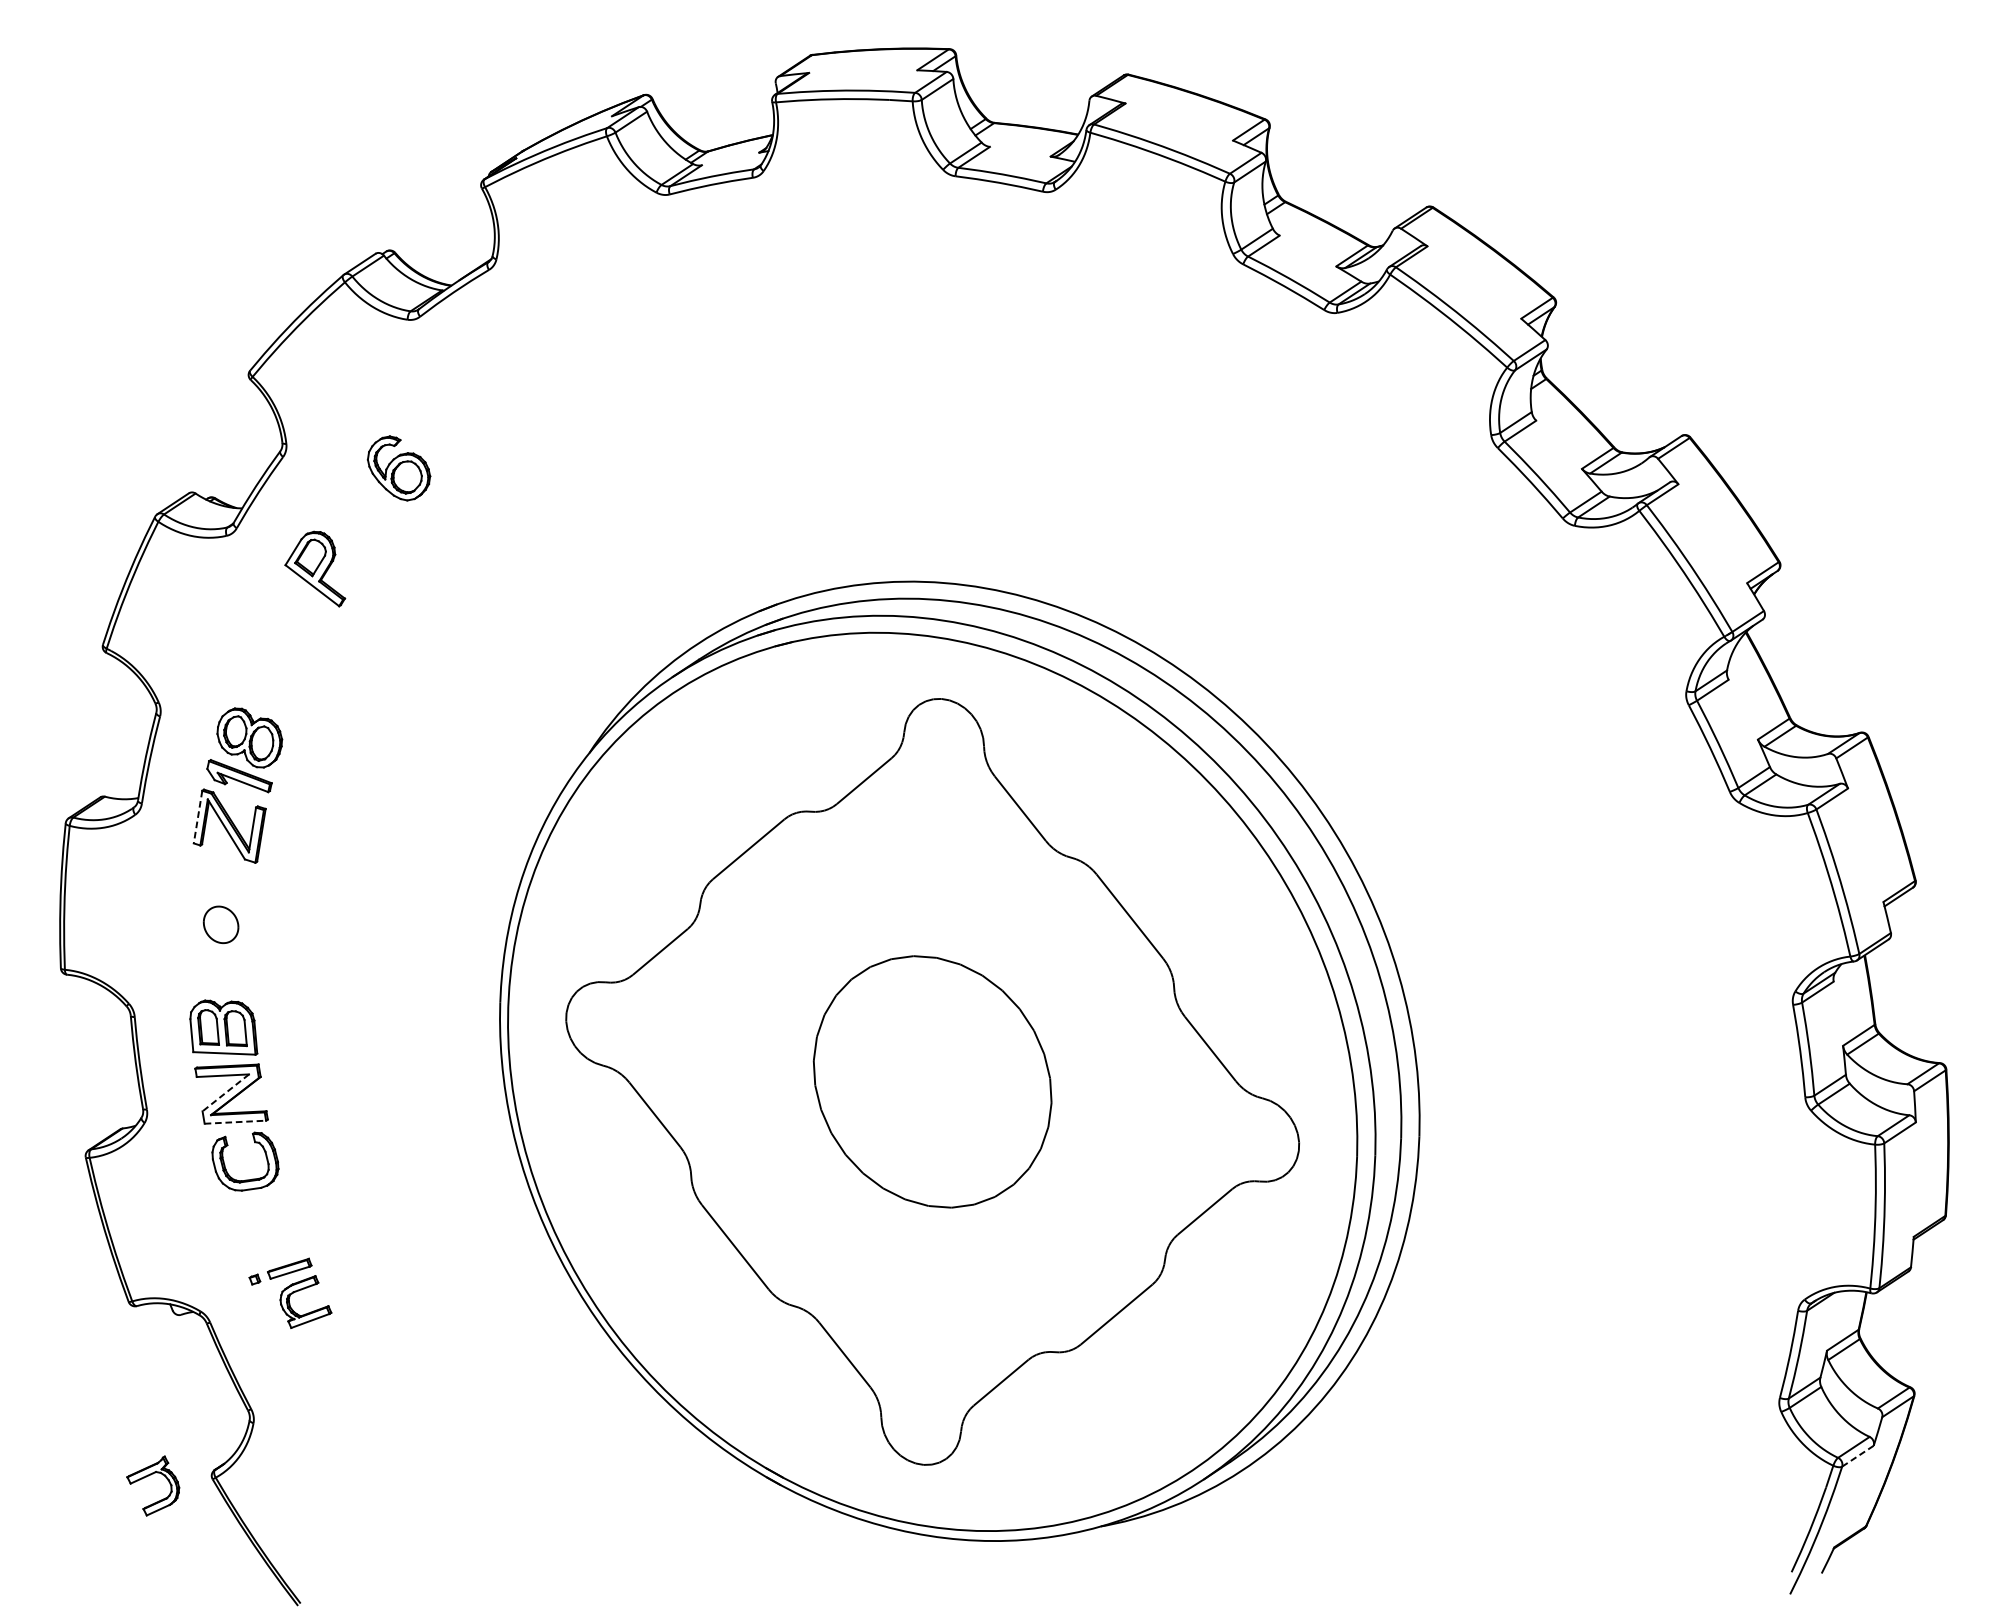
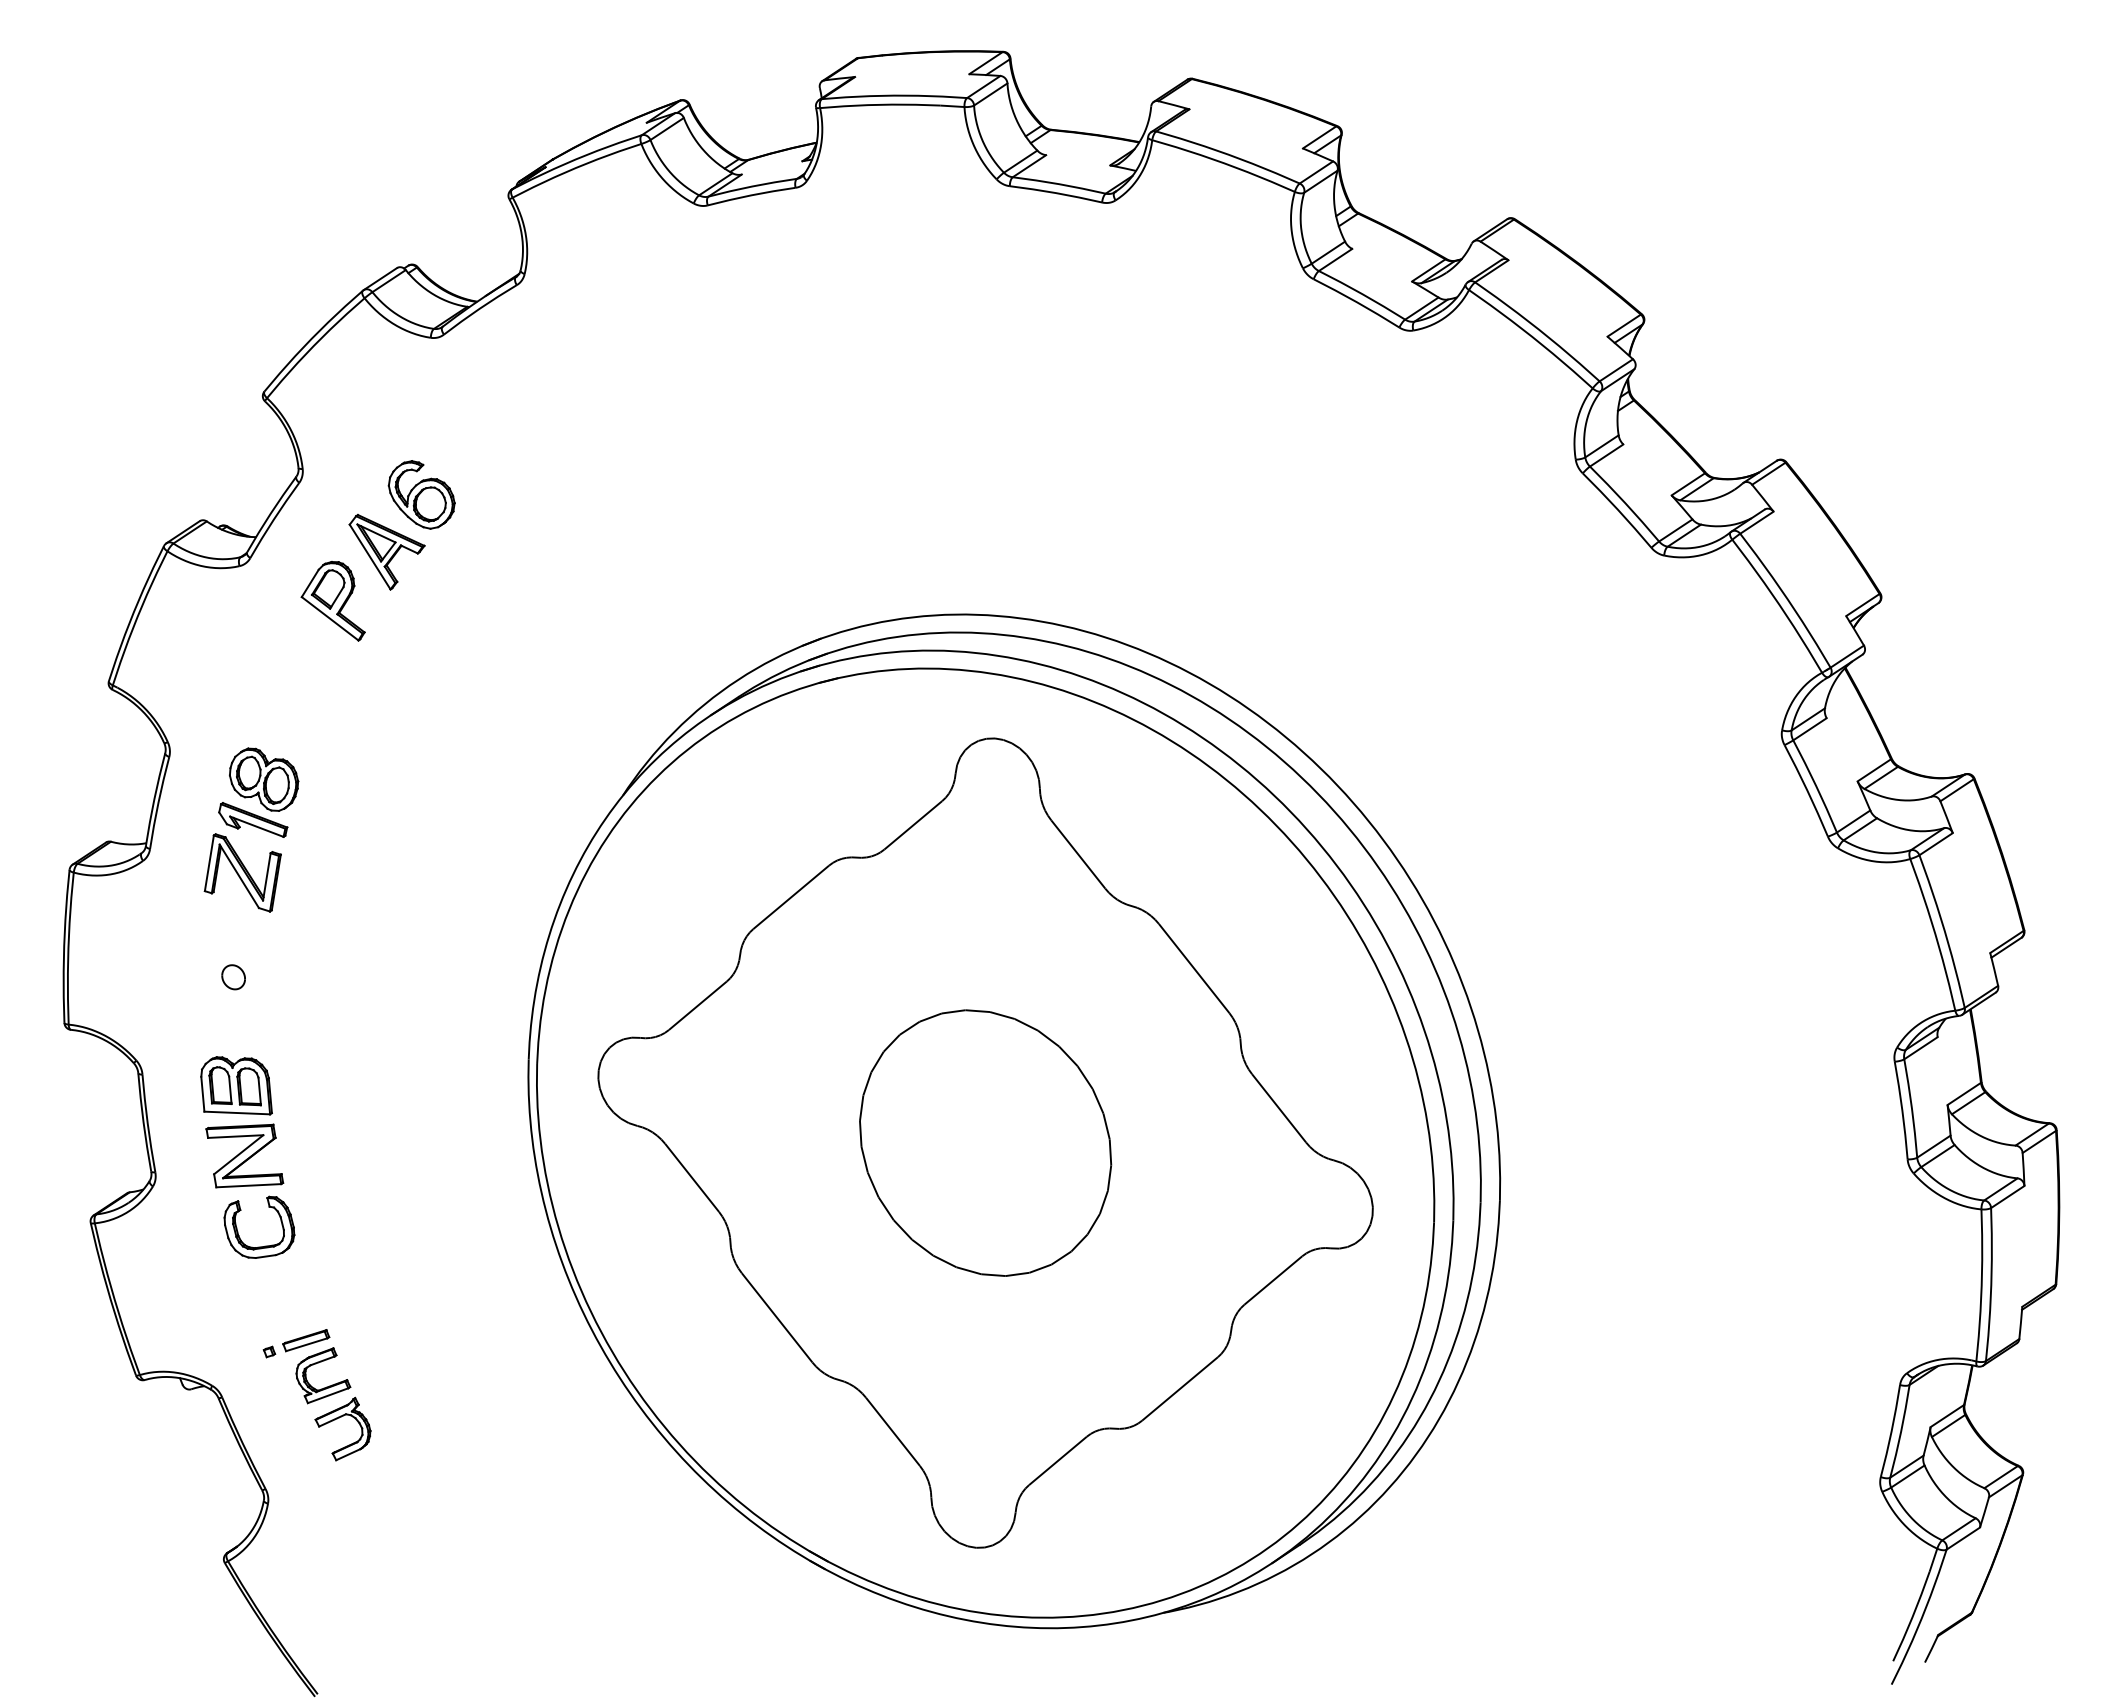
part: (365, 521) -> (386, 551), added
line: (198, 817) -> (209, 863), dashed -> solid
part: (220, 925) -> (233, 977), size x0.62
line: (225, 1093) -> (238, 1155), dashed -> solid
line: (235, 1122) -> (248, 1185), dashed -> solid
line: (1858, 1456) -> (1963, 1538), dashed -> solid
part: (148, 1476) -> (337, 1419), moved

